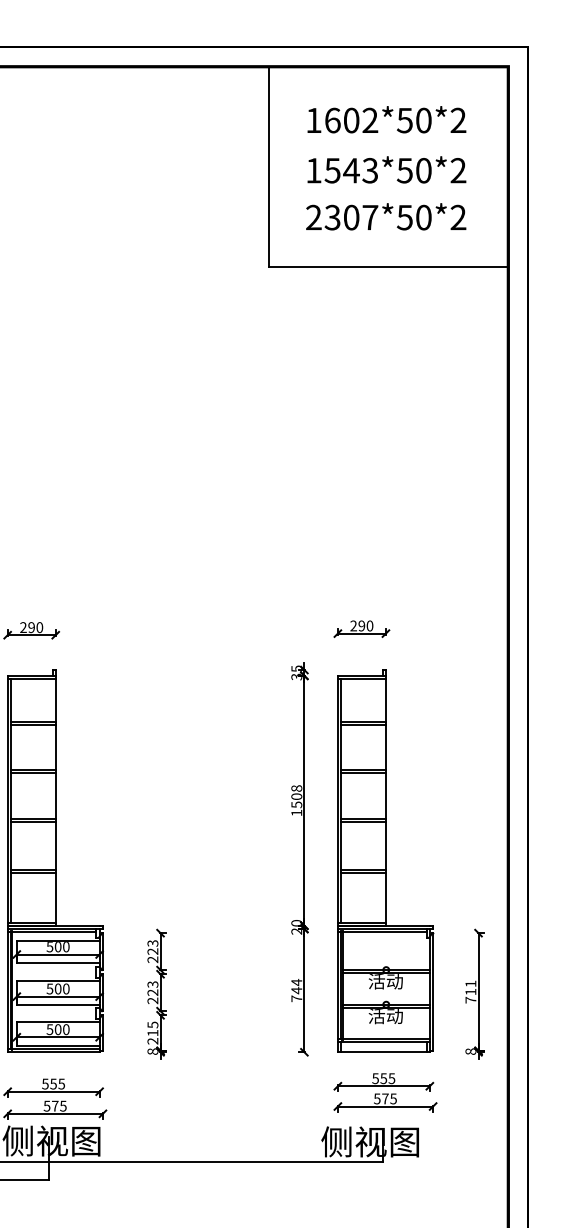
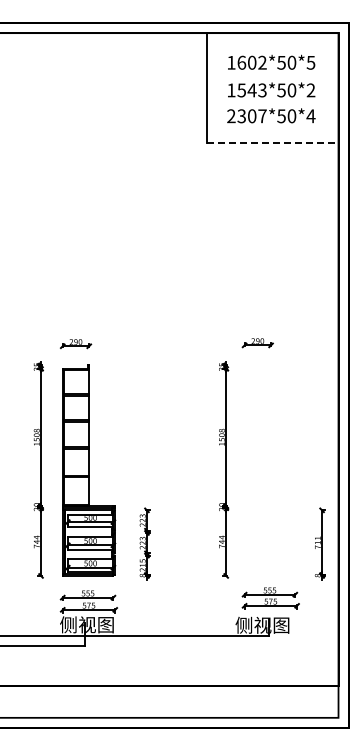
text: (457, 120) -> (310, 62), 1602*50*2 -> 1602*50*5
text: (457, 218) -> (310, 116), 2307*50*2 -> 2307*50*4
line: (388, 267) -> (272, 143), solid -> dashed
part: (386, 860) -> (271, 470), removed

